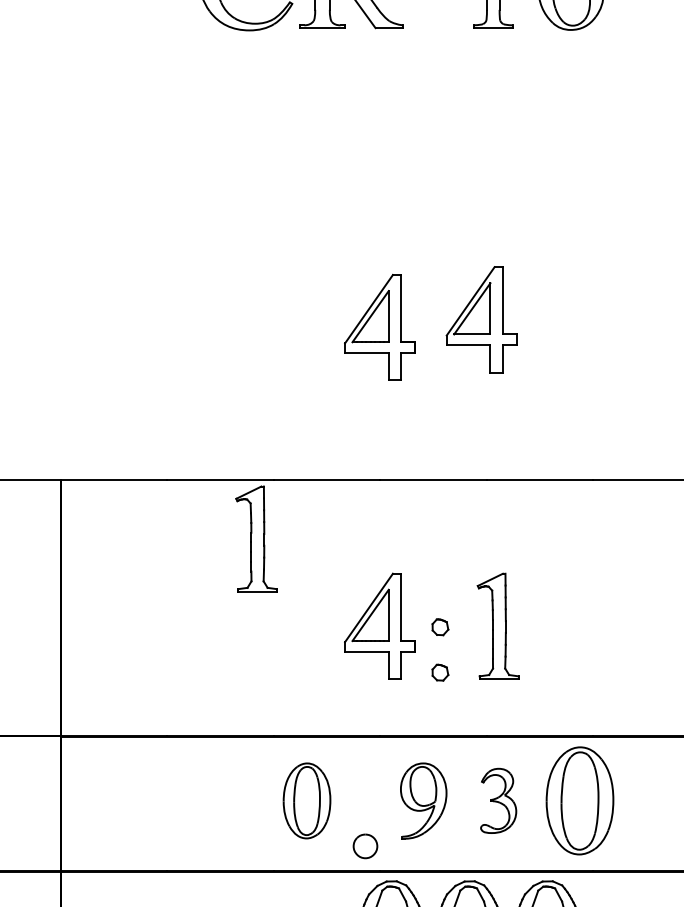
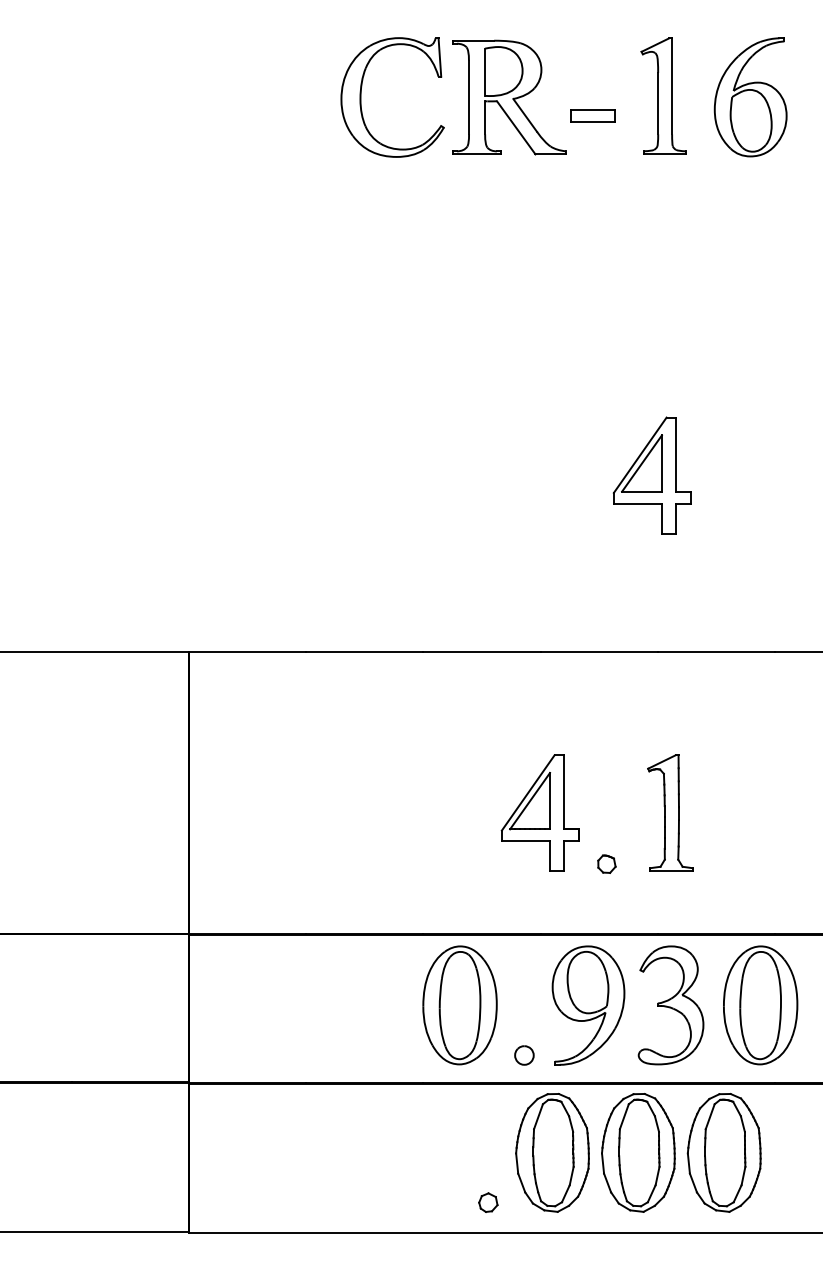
part: (379, 326) -> (539, 483), removed
part: (256, 538) -> (404, 716), removed
part: (440, 626) -> (606, 813), removed
part: (306, 801) -> (459, 1005), size x1.43
part: (423, 801) -> (588, 1005), size x1.43
part: (498, 801) -> (670, 1005), size x1.67
part: (365, 846) -> (524, 1055), size x0.71

